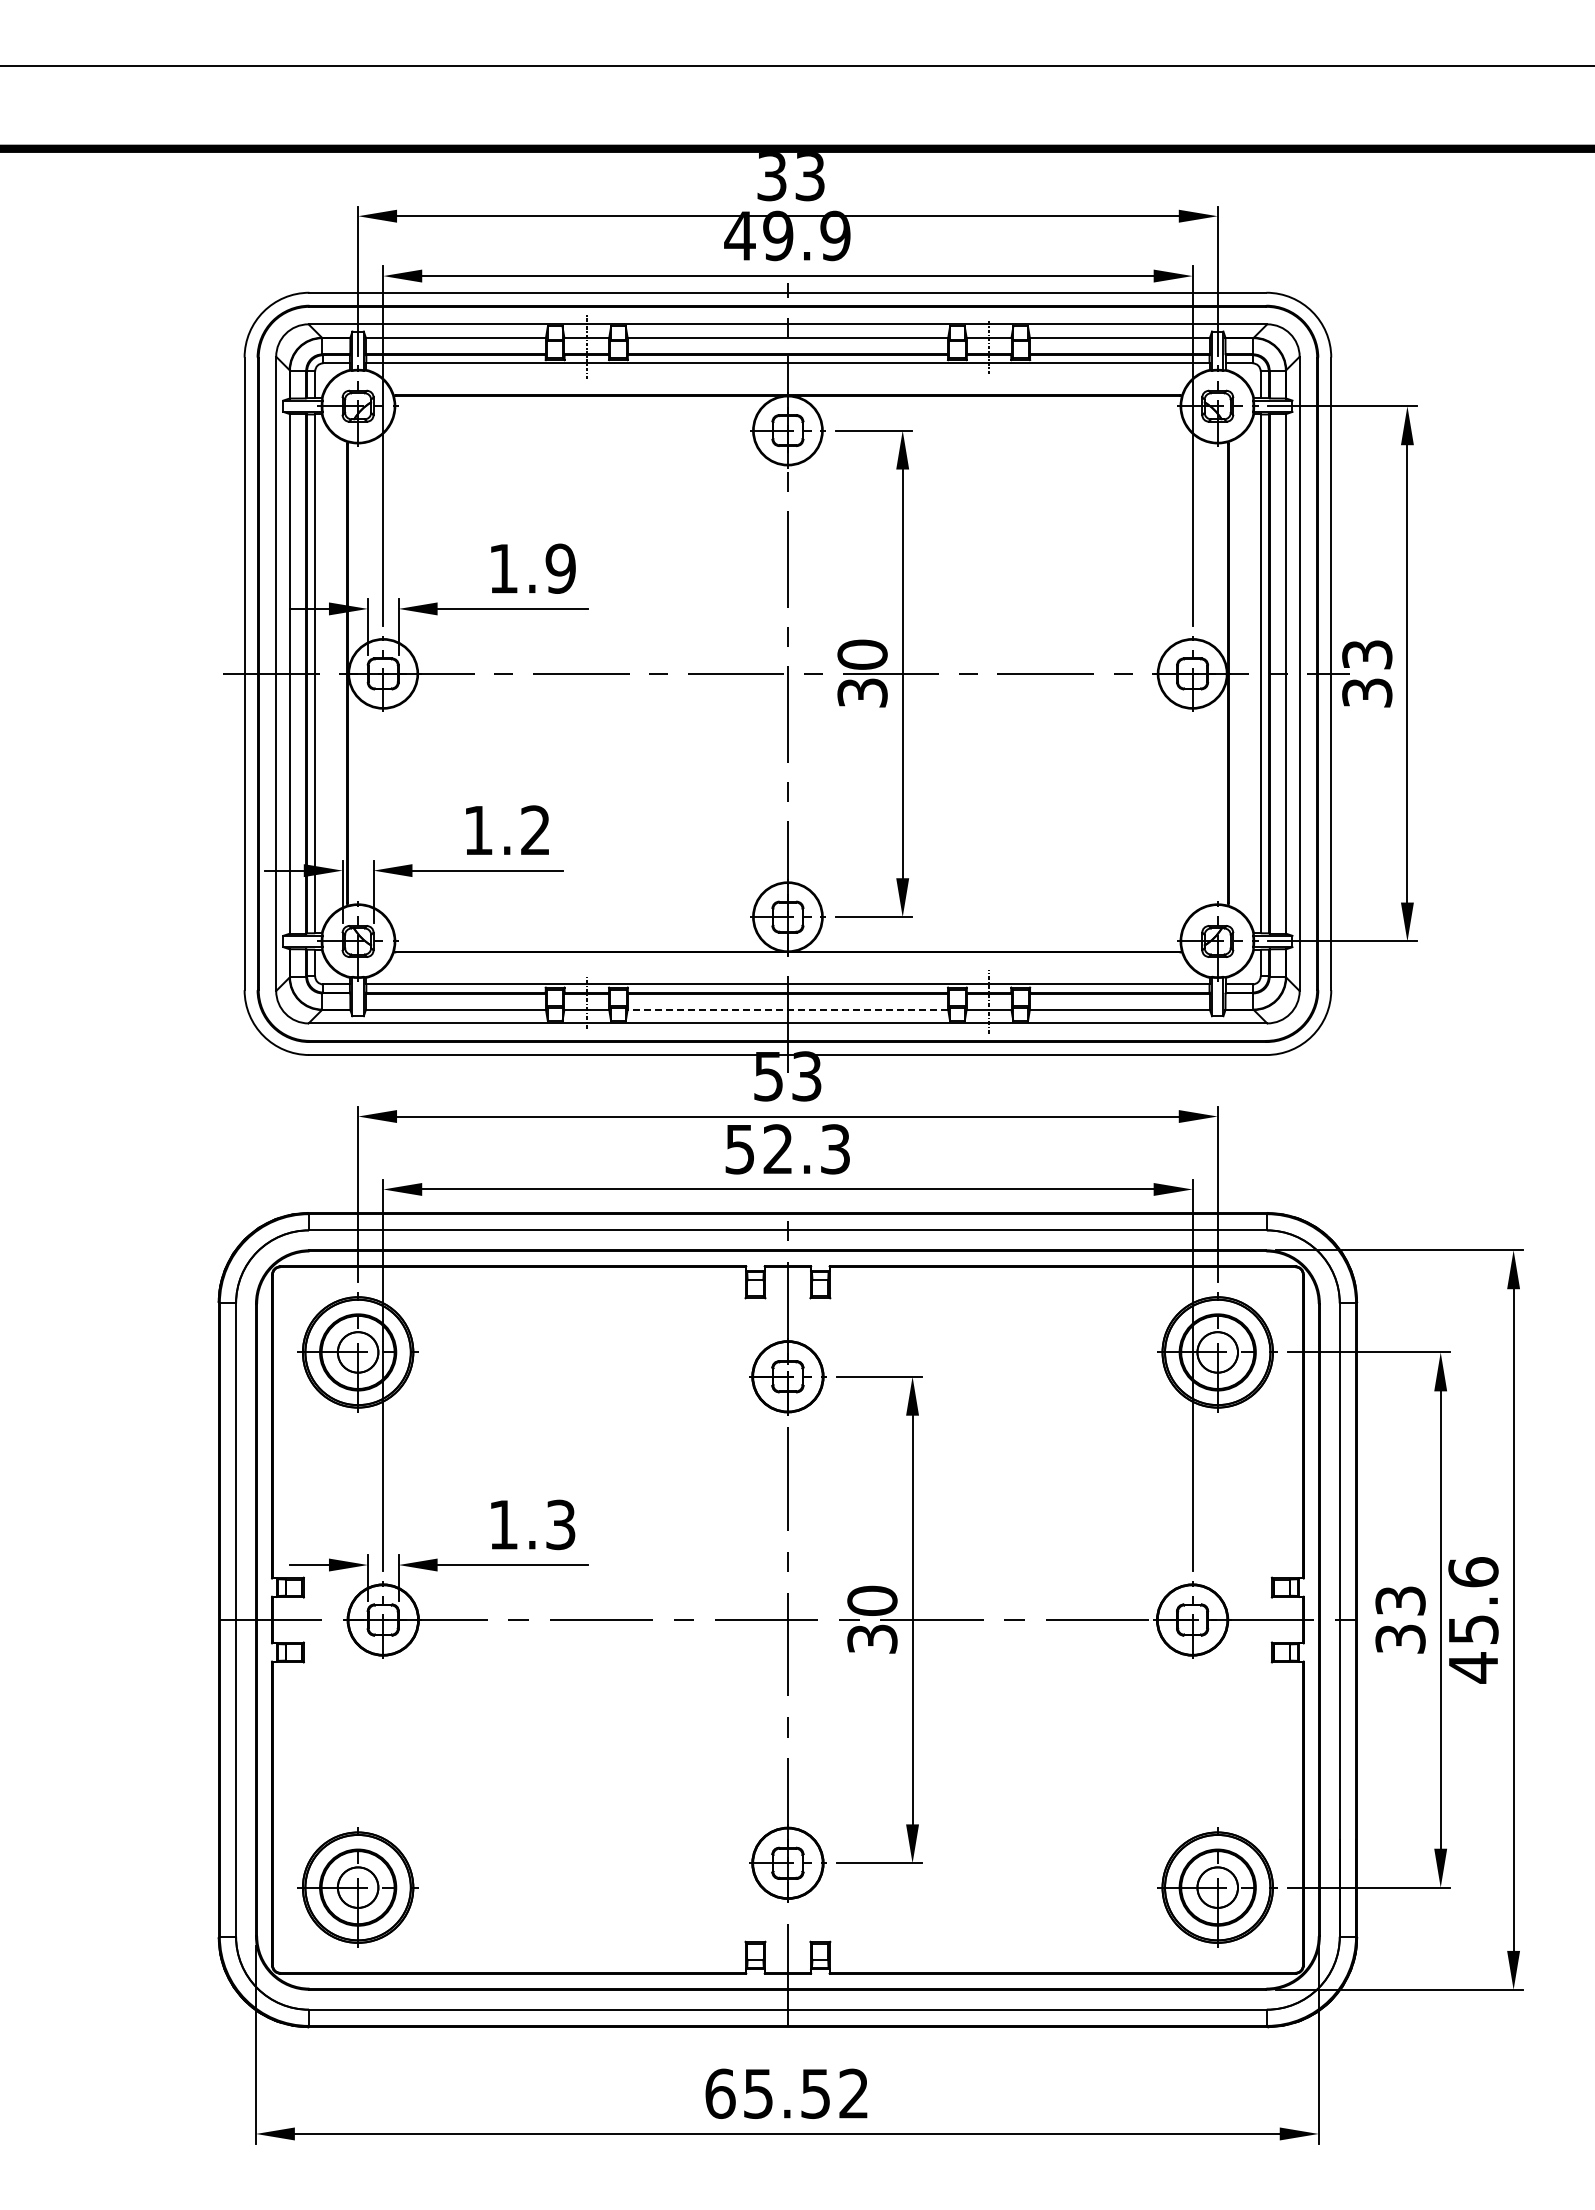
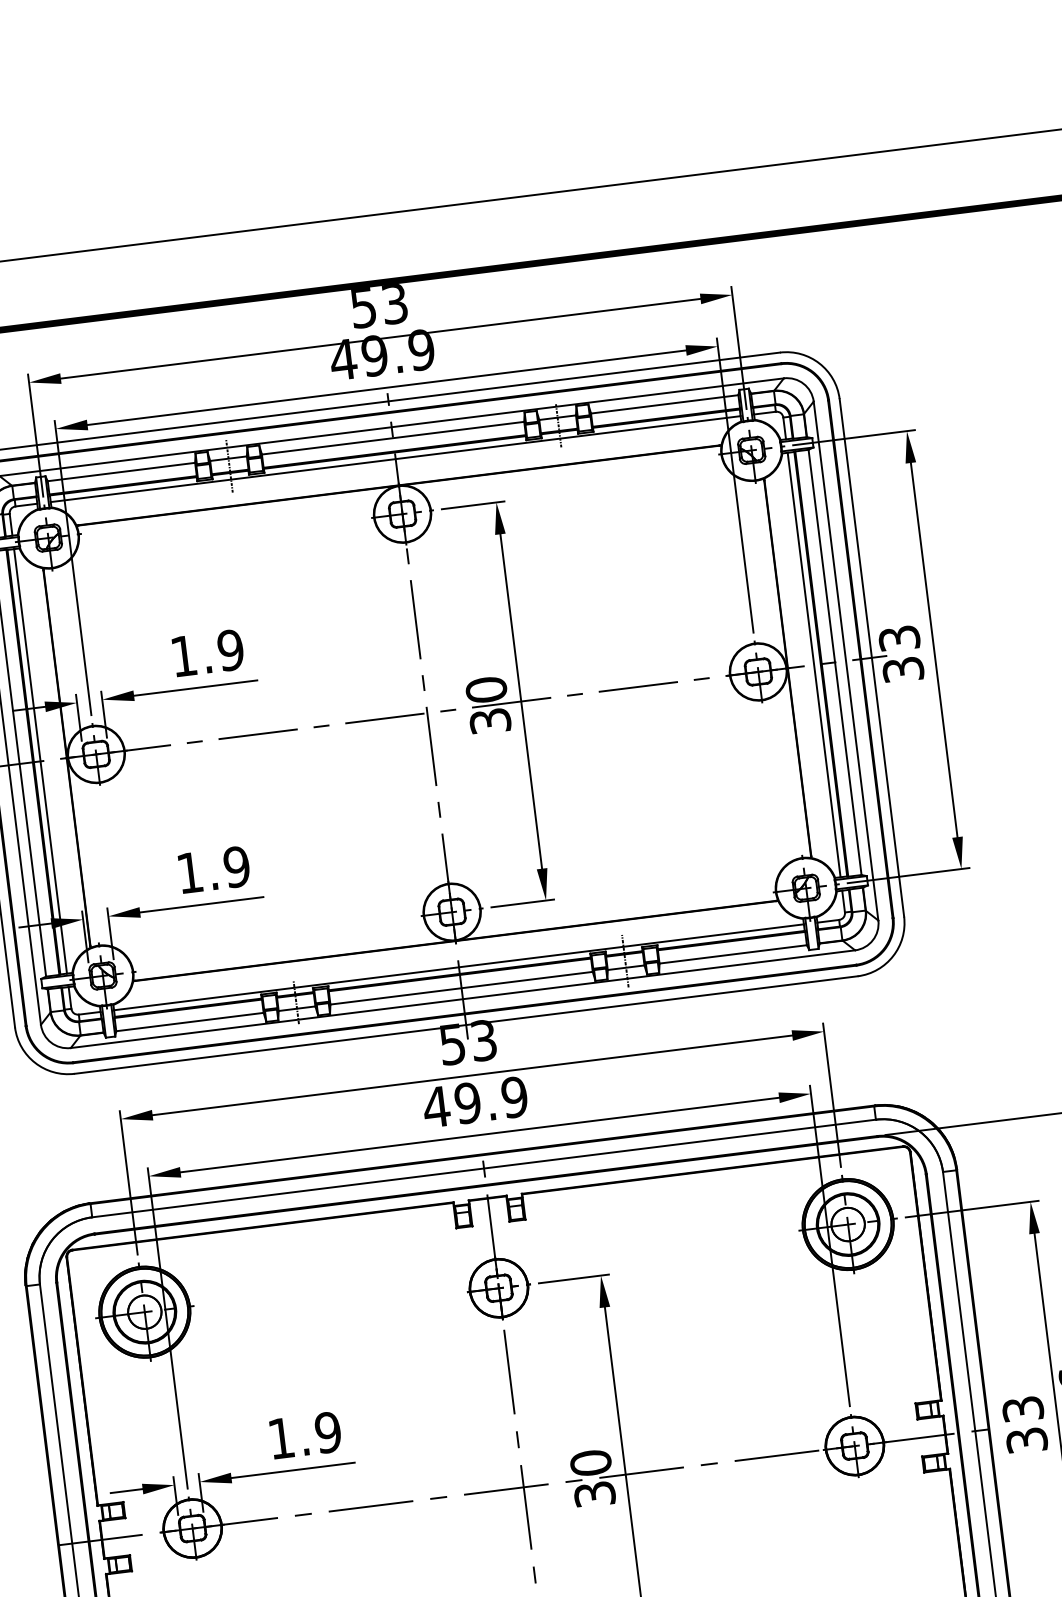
text: (771, 176) -> (363, 307), 33 -> 53
text: (535, 830) -> (236, 867), 1.2 -> 1.9
line: (787, 1010) -> (461, 988), dashed -> solid
text: (787, 1149) -> (475, 1102), 52.3 -> 49.9
text: (560, 1524) -> (327, 1432), 1.3 -> 1.9

